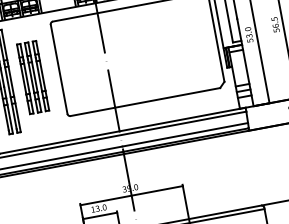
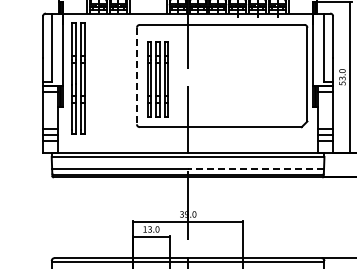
line: (58, 69) -> (136, 76), solid -> dashed
part: (32, 77) -> (157, 79), moved
line: (185, 134) -> (256, 169), solid -> dashed

